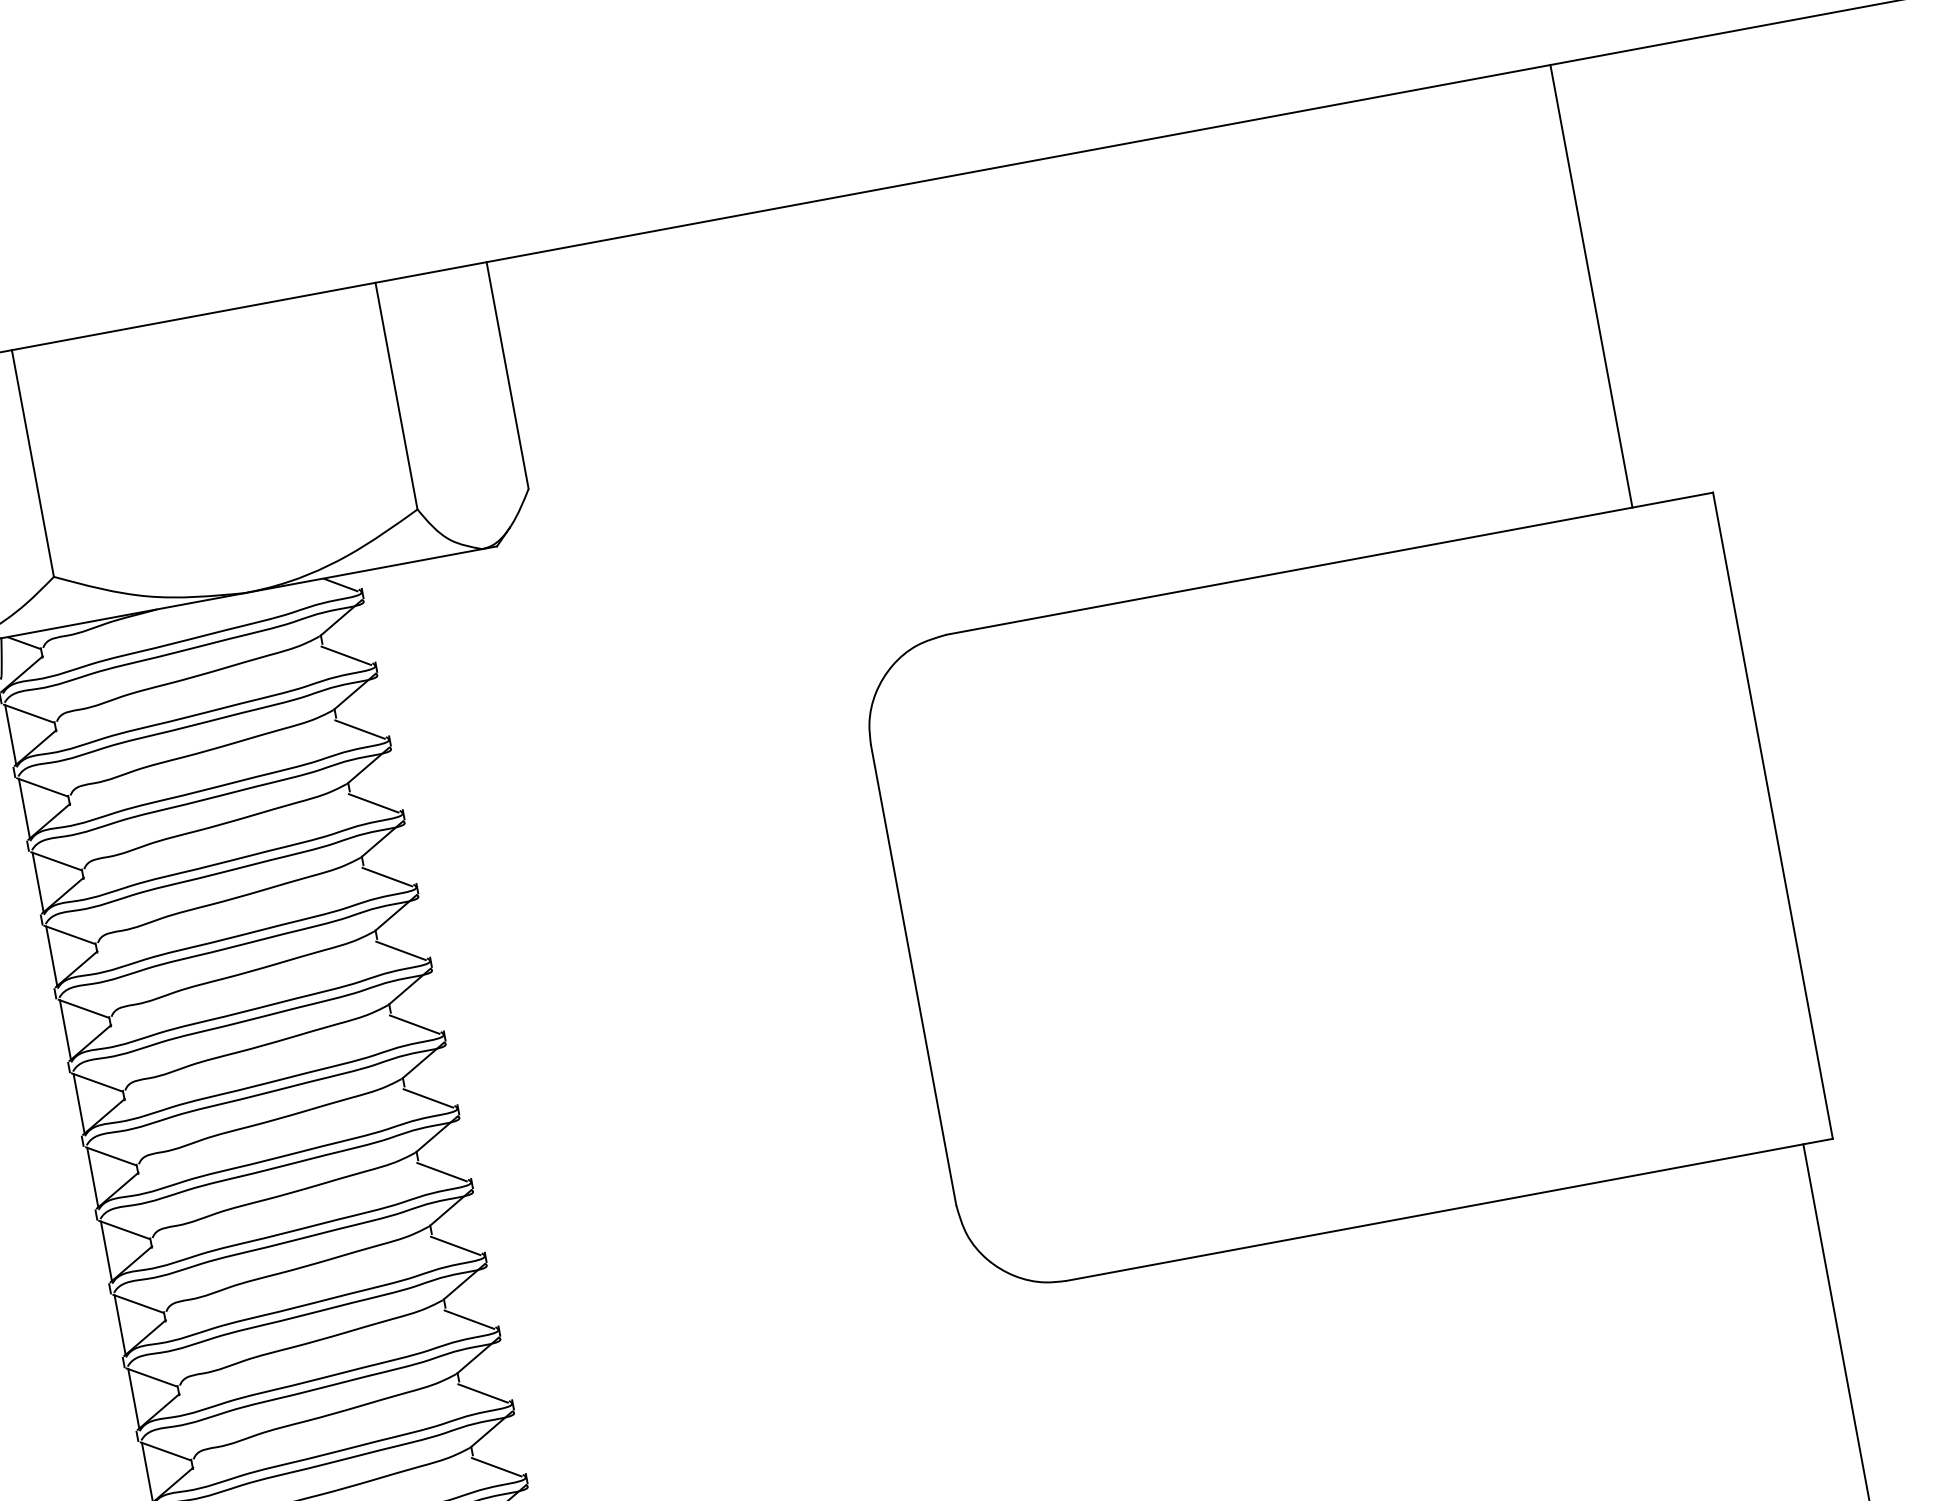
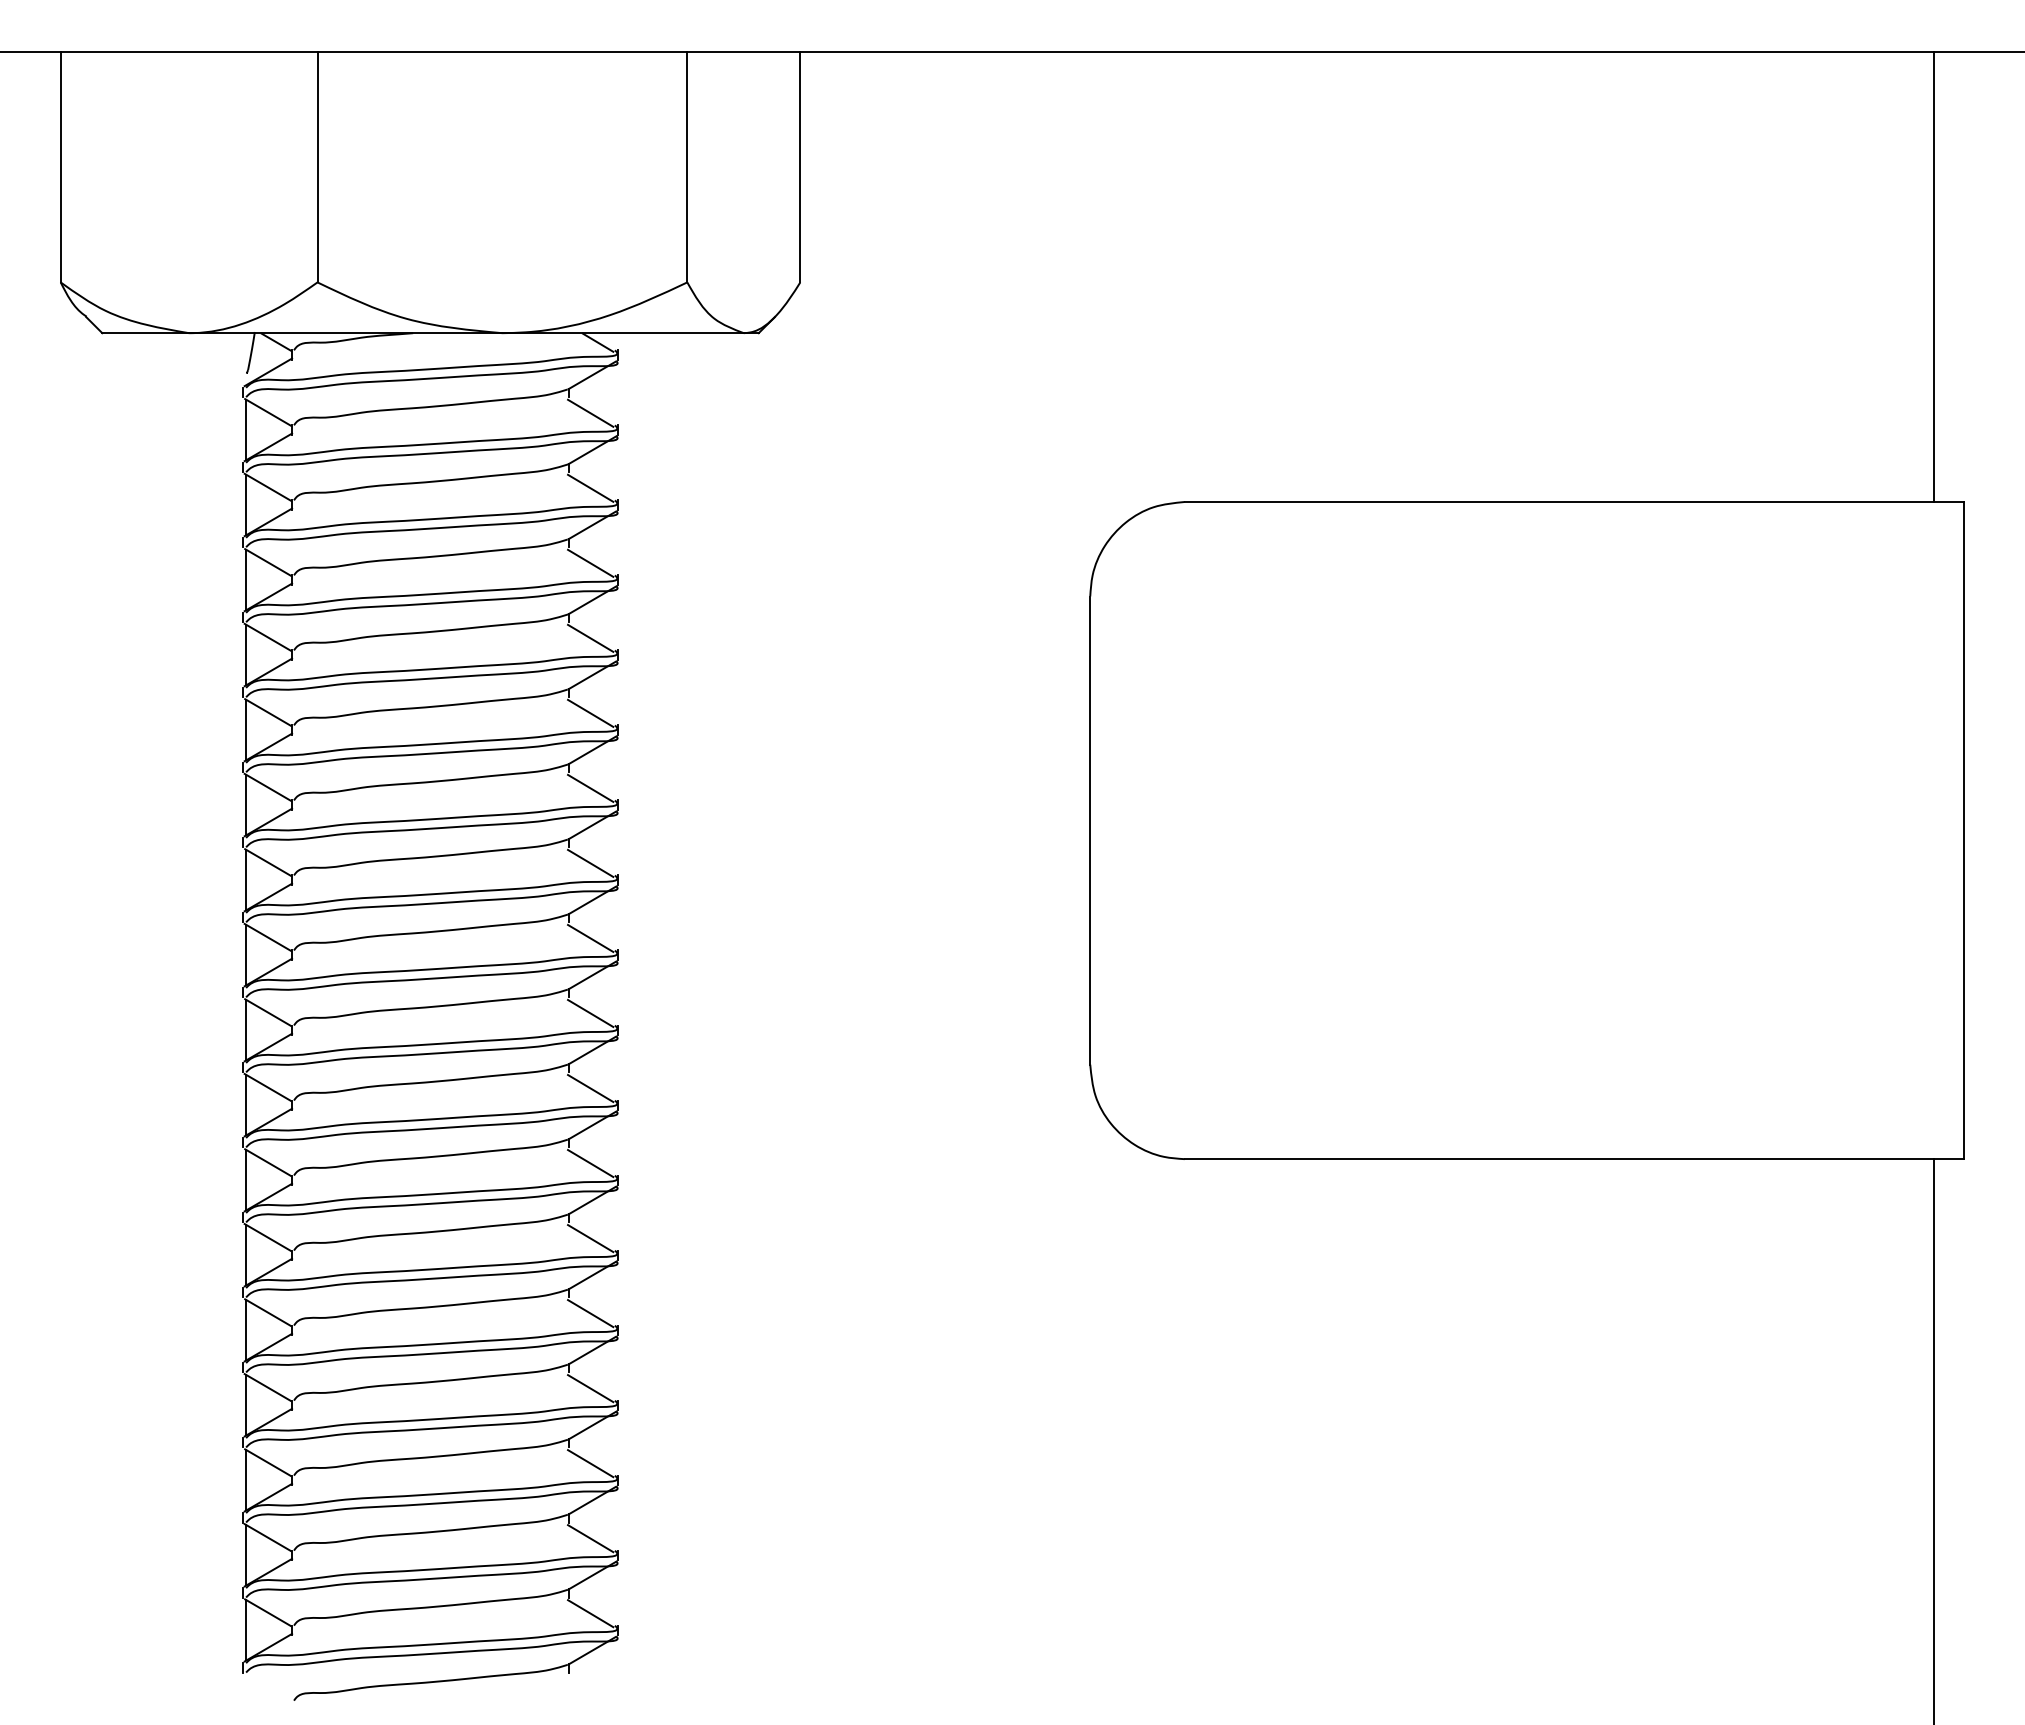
line: (1591, 285) -> (1934, 276), moved

